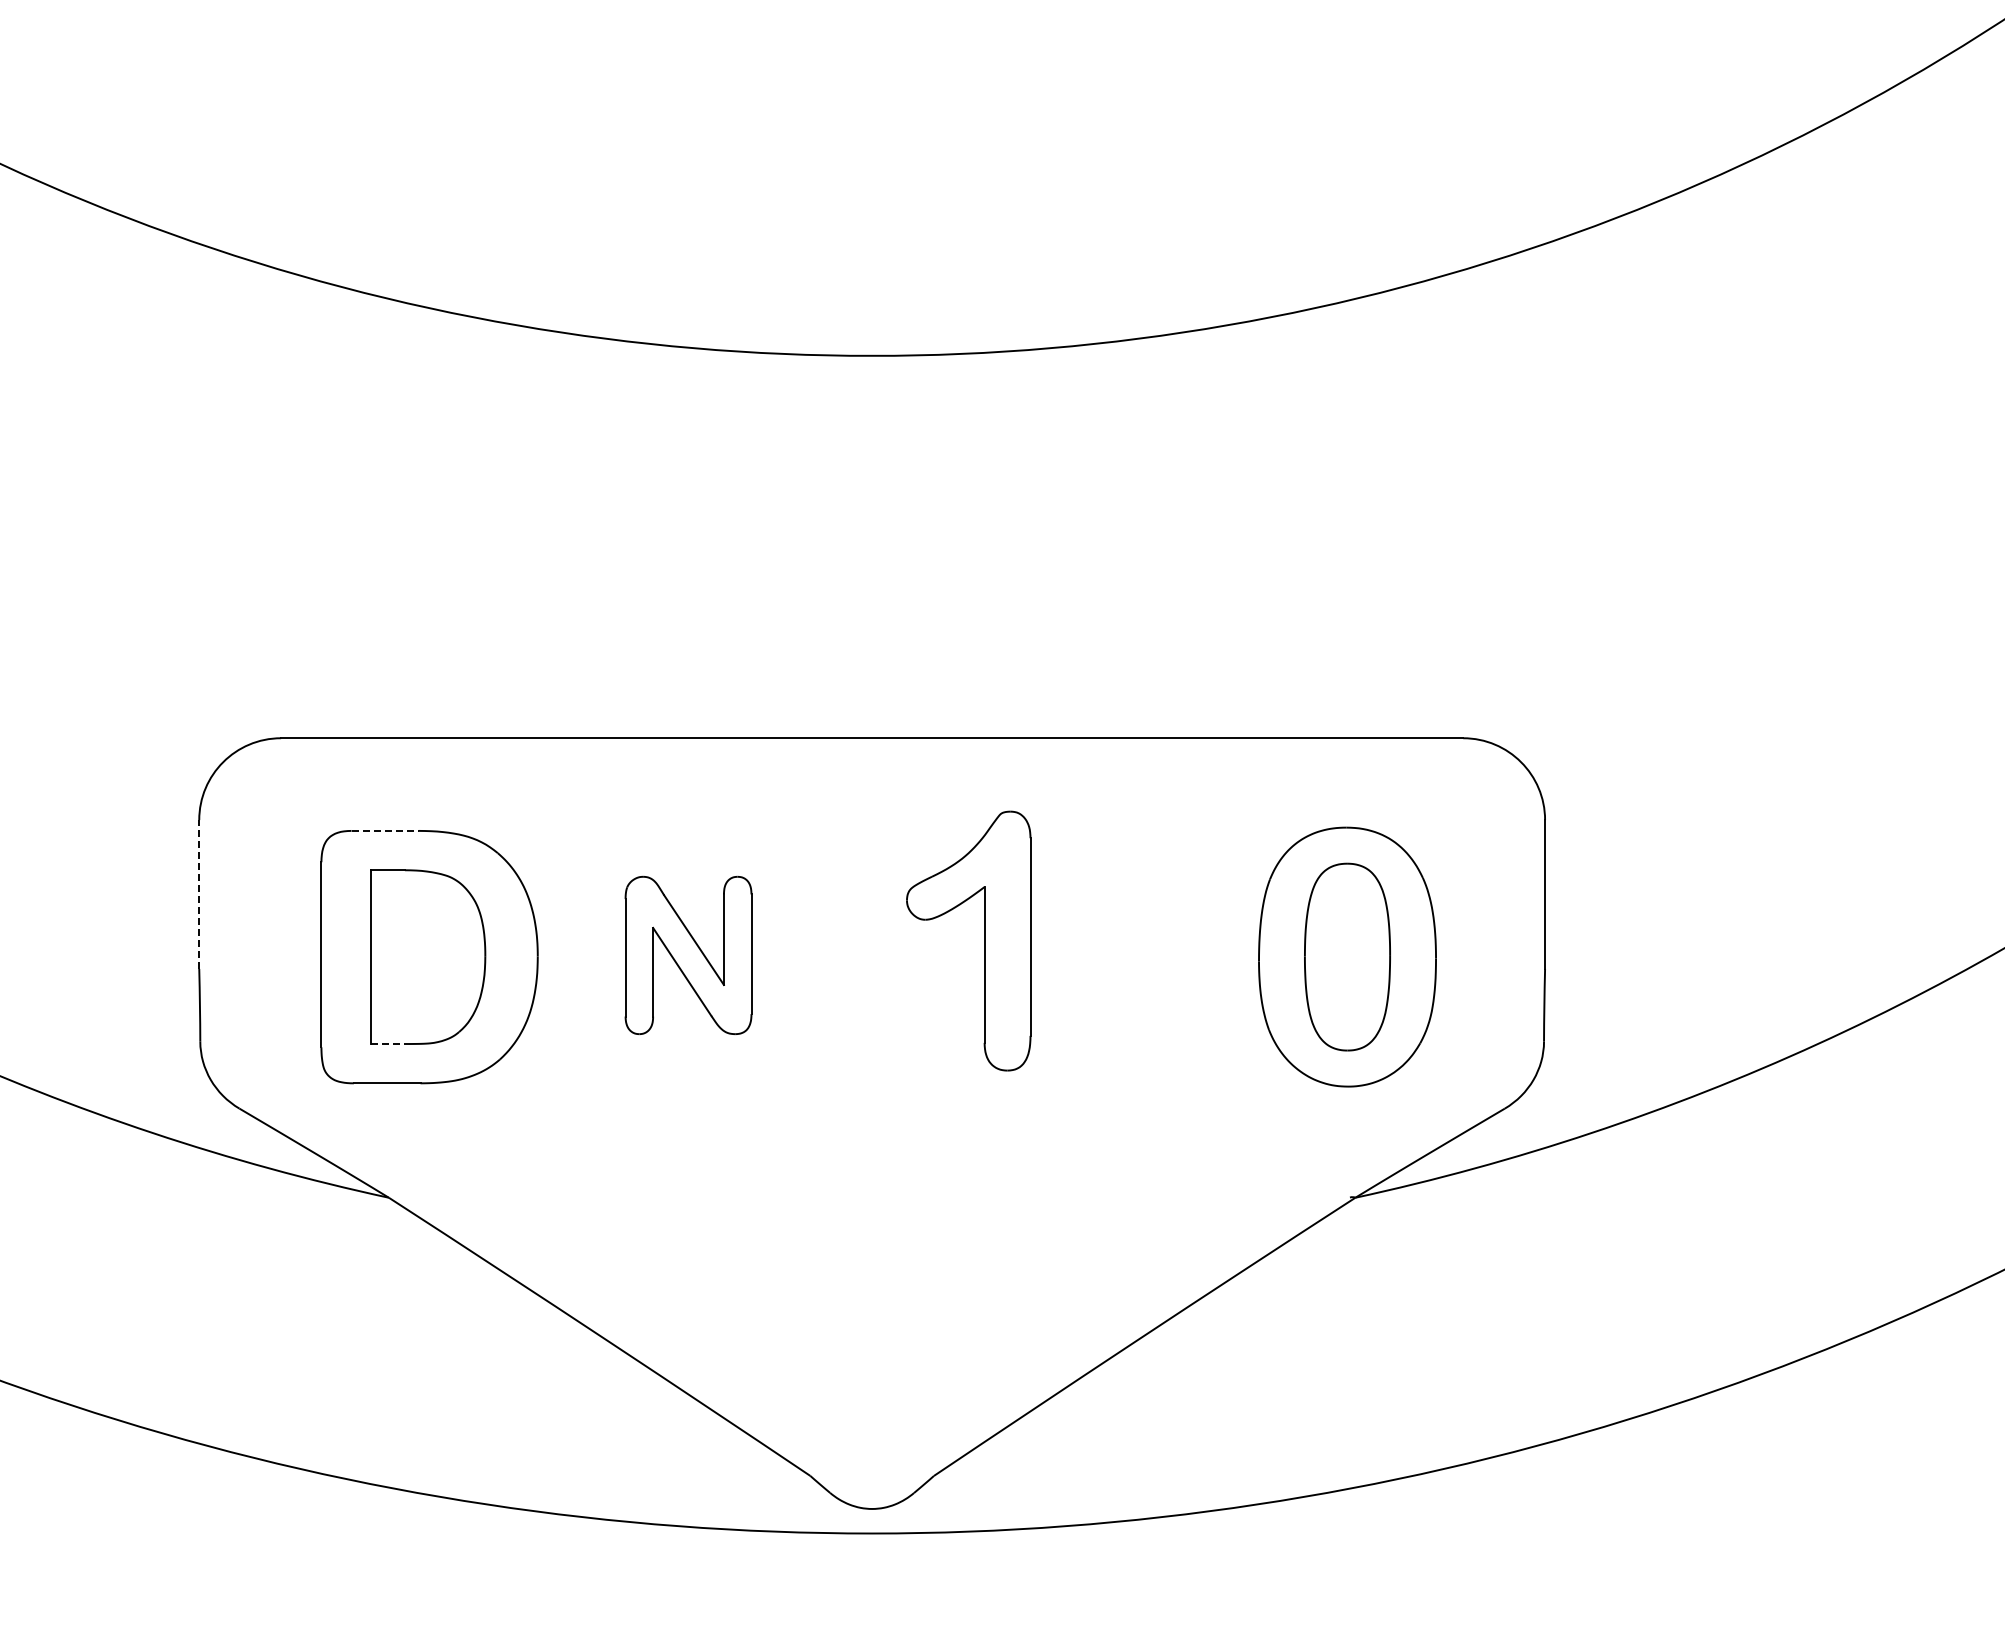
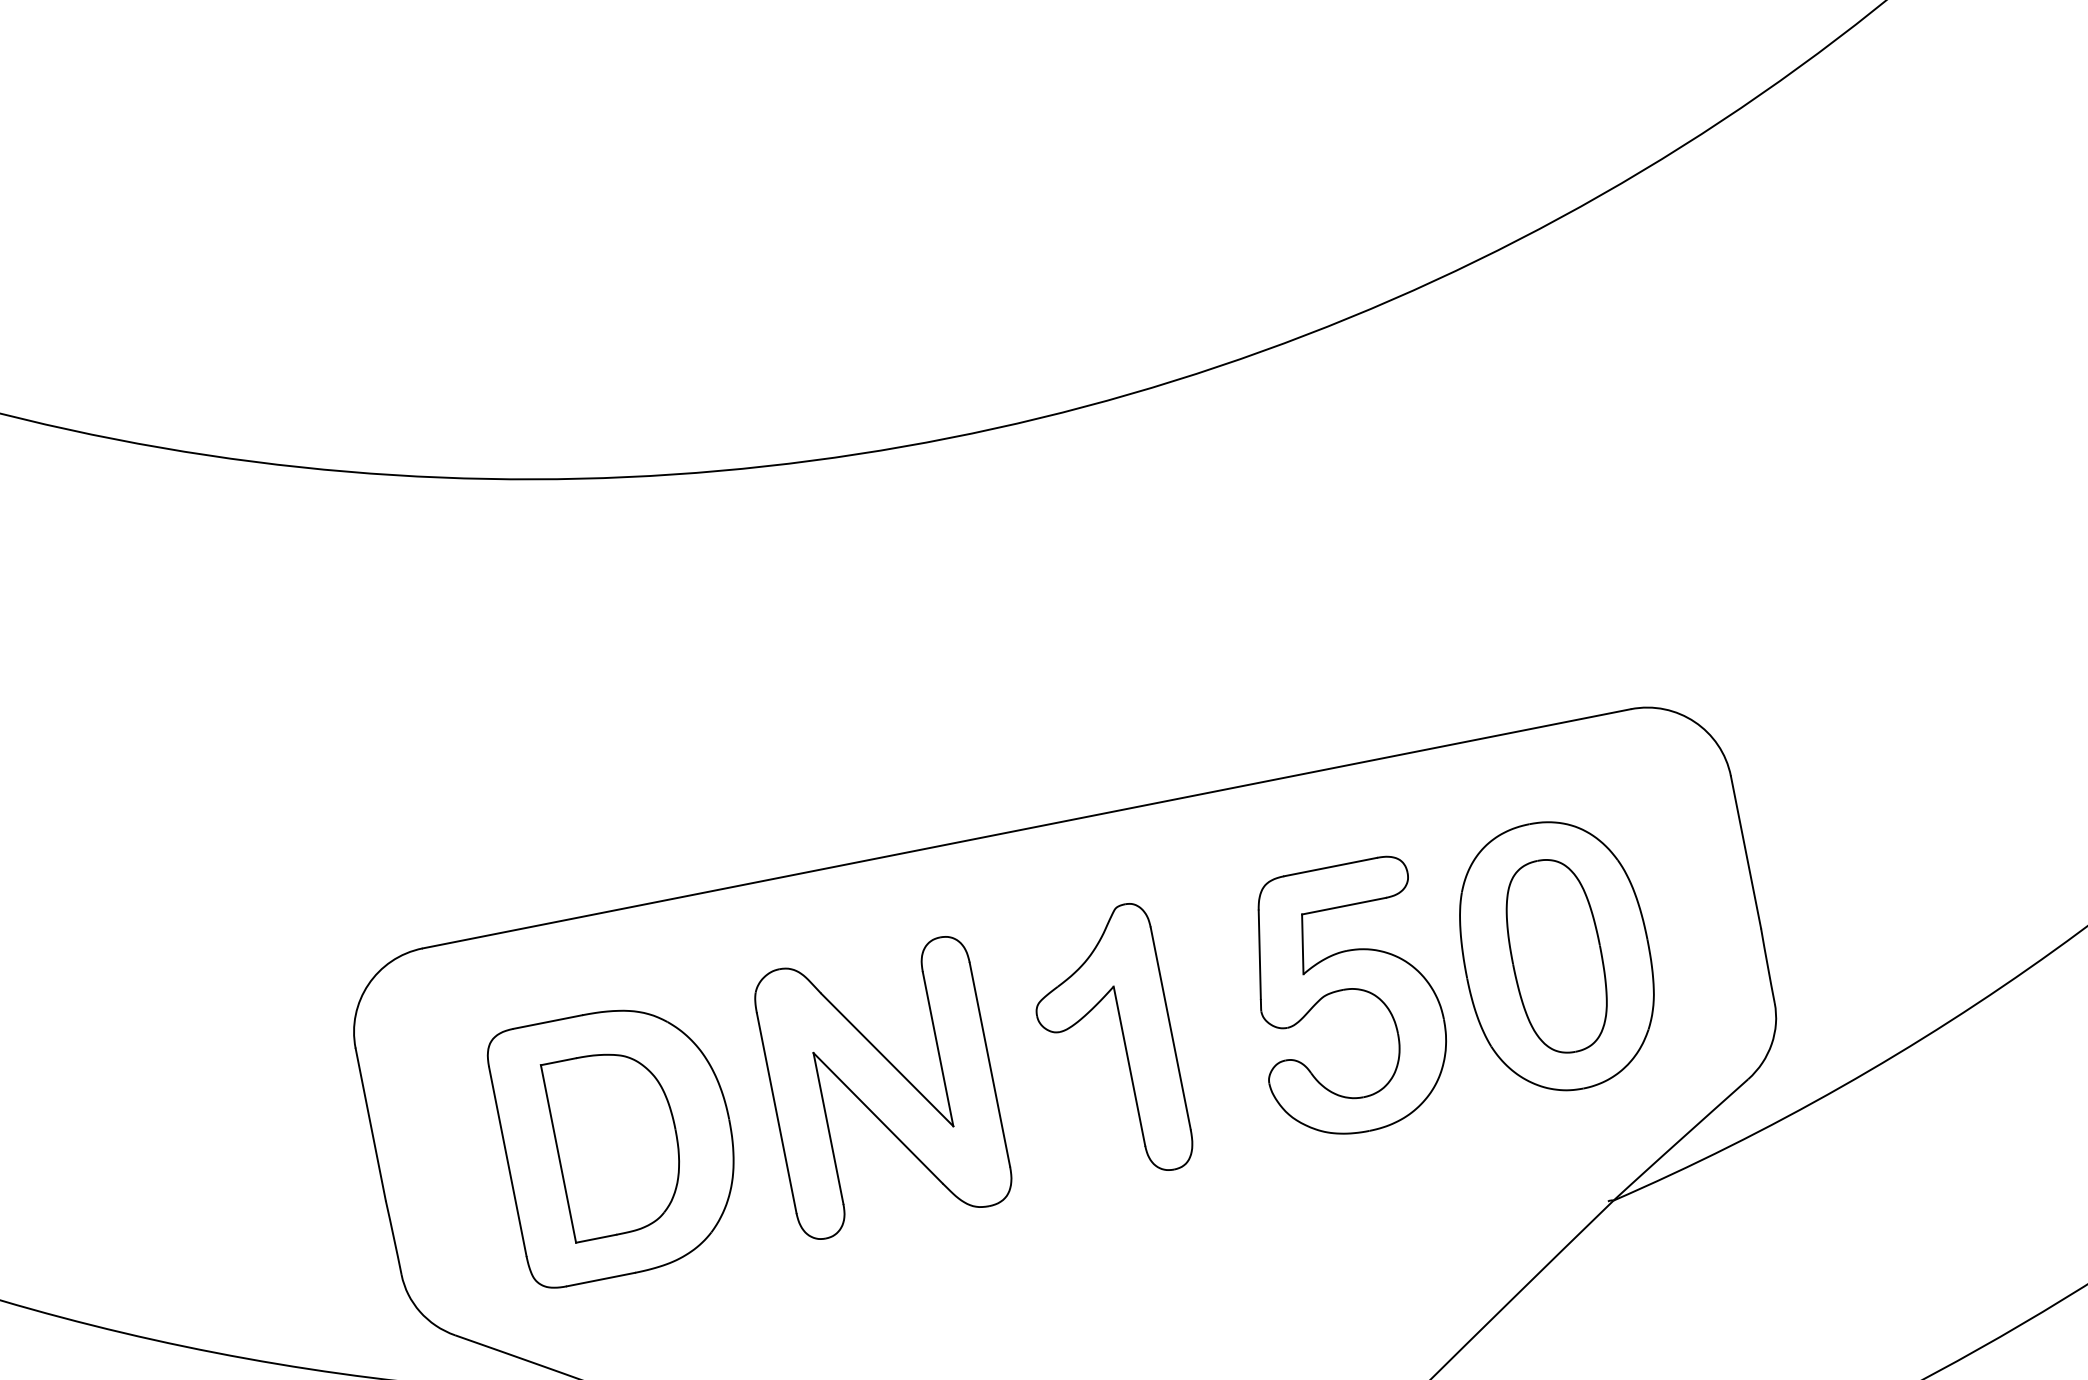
line: (385, 830) -> (548, 1021), dashed -> solid
line: (199, 894) -> (371, 1124), dashed -> solid
part: (984, 940) -> (1124, 1041), moved
part: (1144, 950) -> (1347, 990), added
part: (688, 955) -> (883, 1087), size x1.67
line: (390, 1044) -> (596, 1239), dashed -> solid

